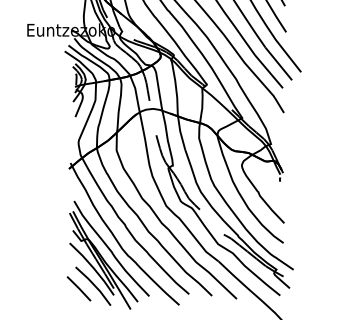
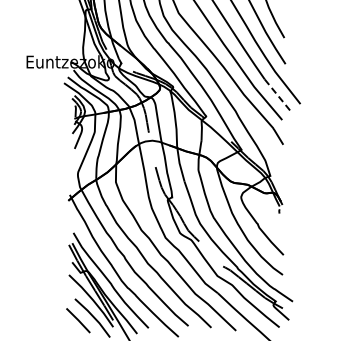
line: (279, 64) -> (278, 96), solid -> dashed

